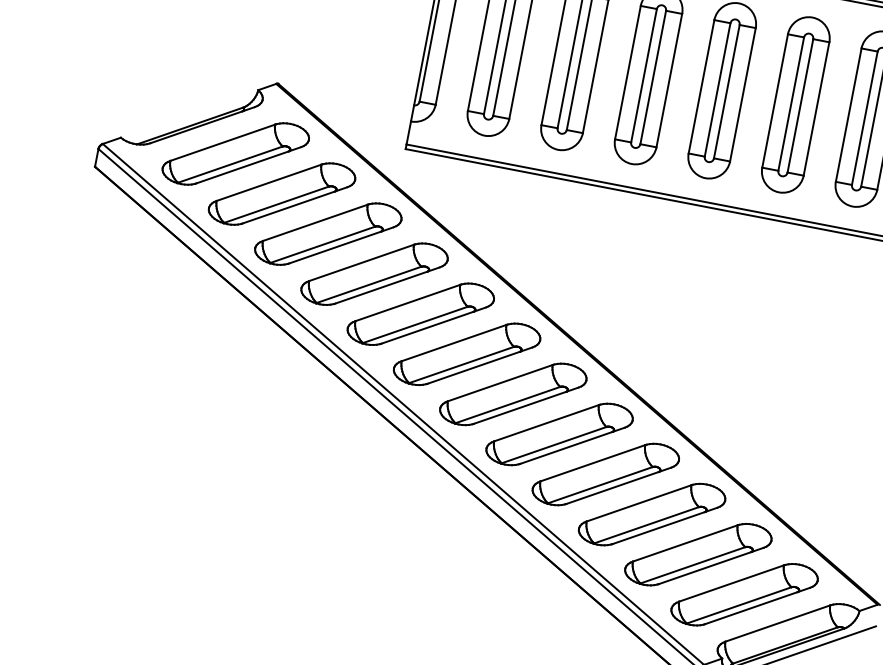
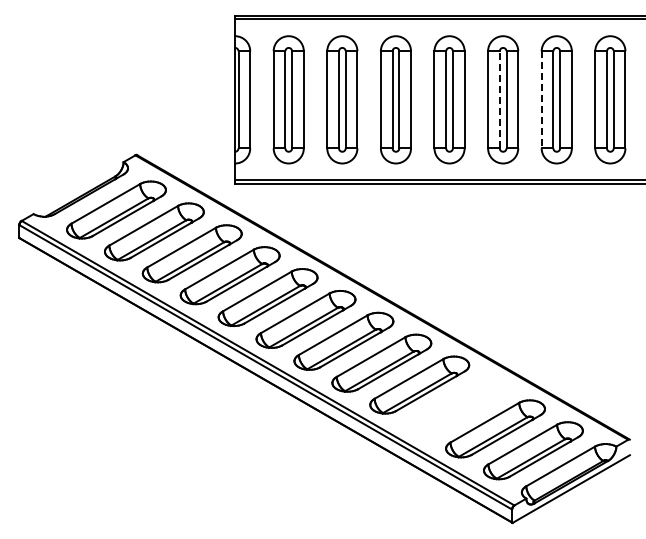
line: (790, 103) -> (499, 99), solid -> dashed
line: (848, 114) -> (541, 99), solid -> dashed
part: (652, 513) -> (457, 406), removed

